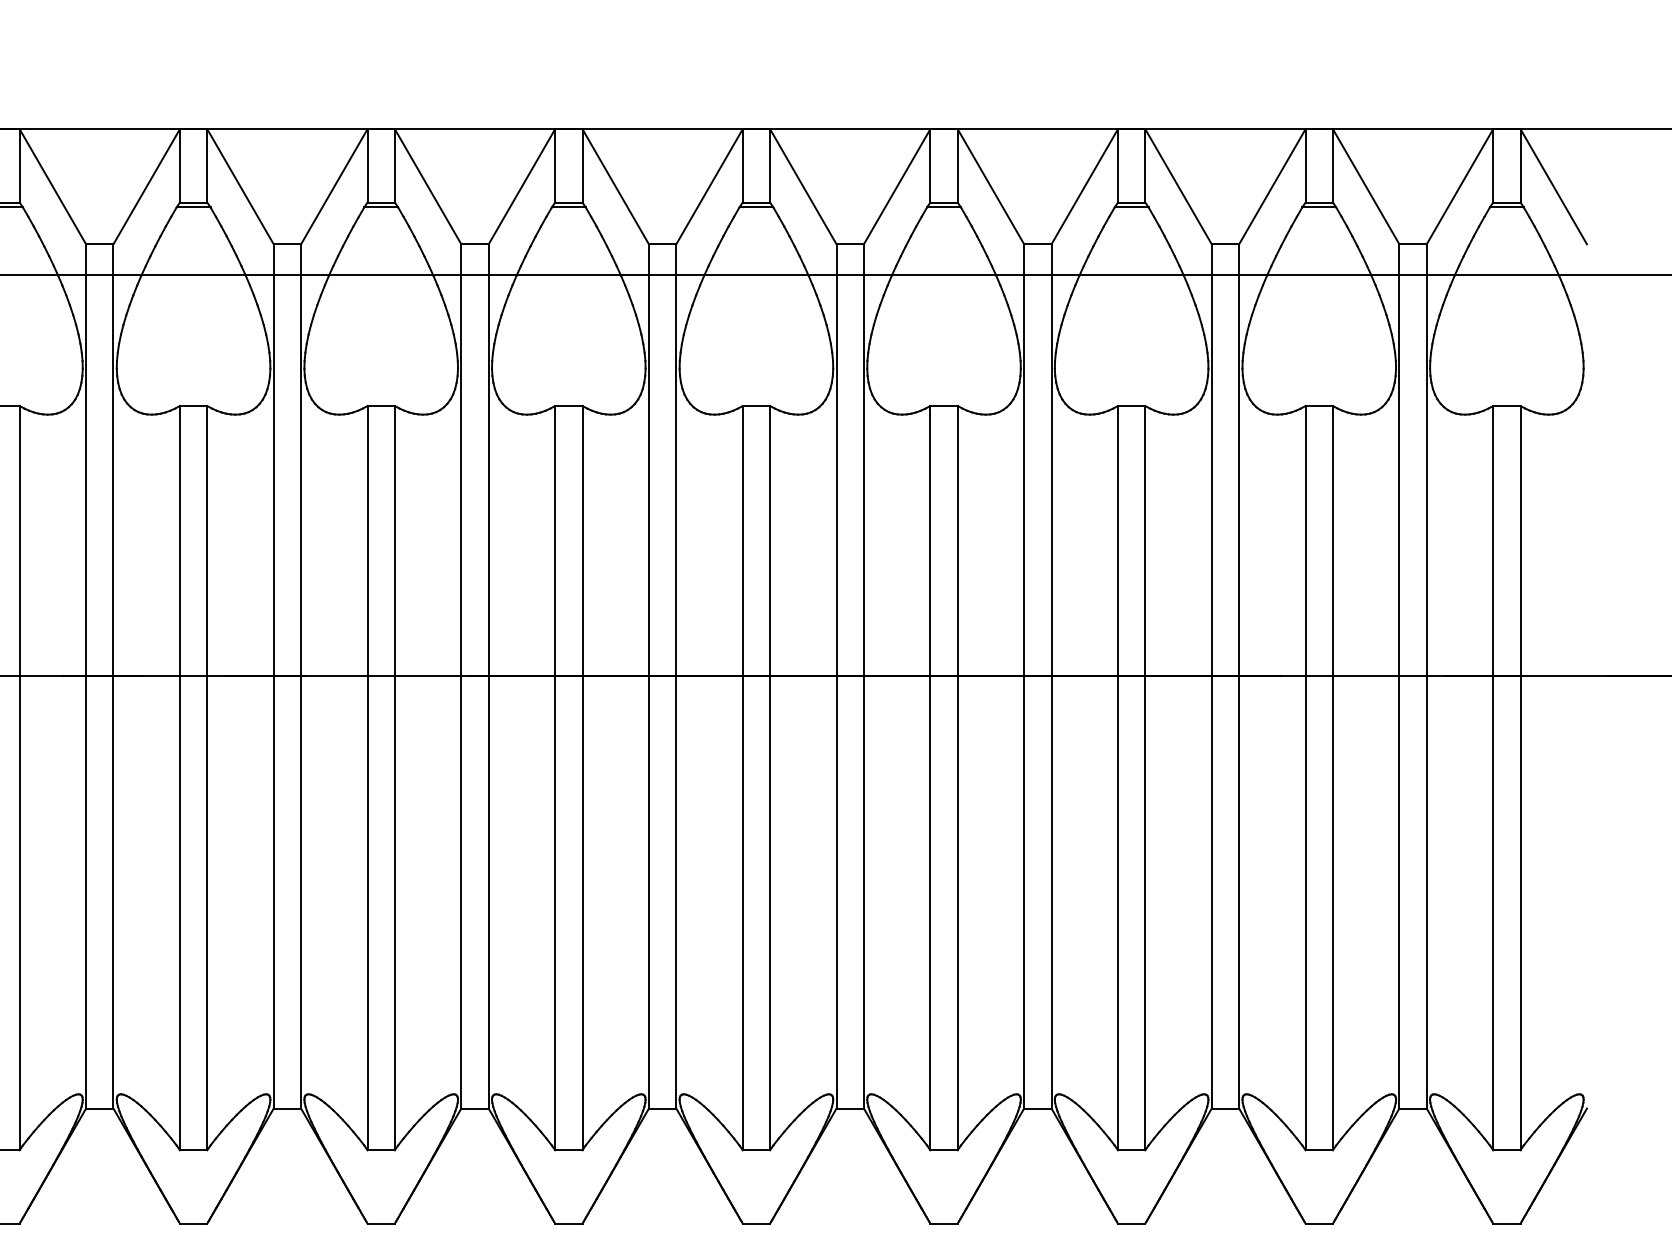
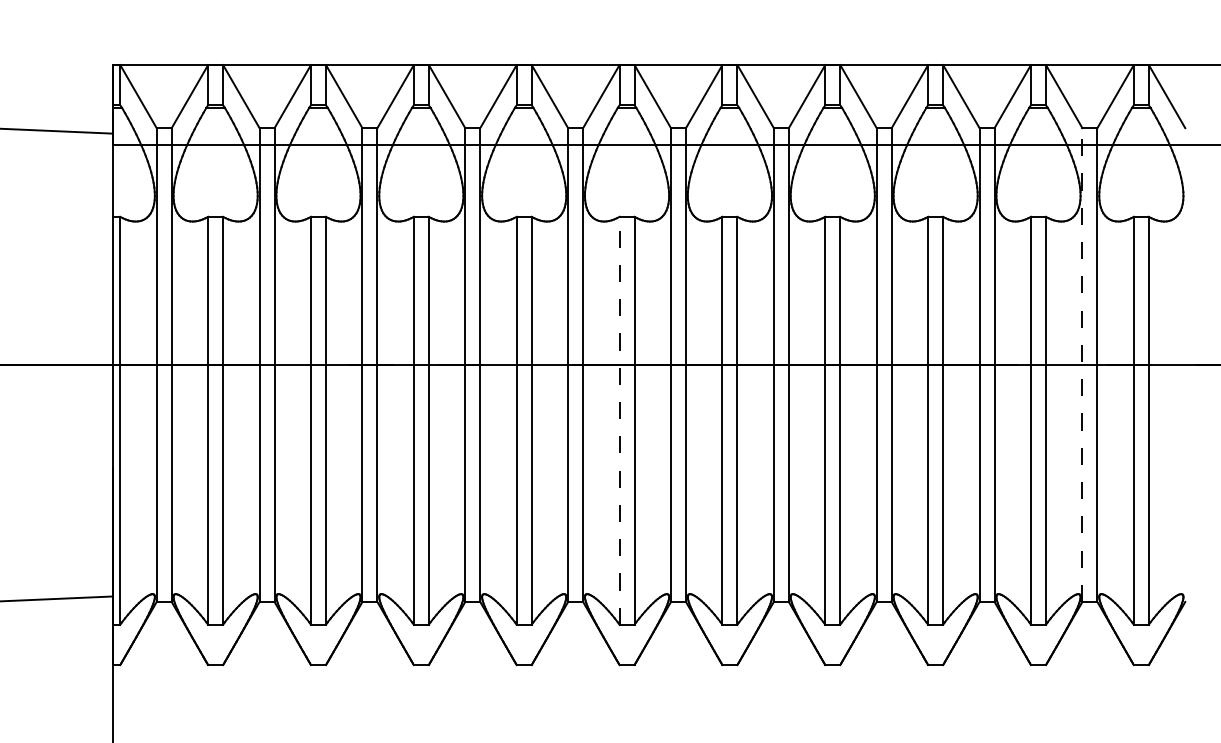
line: (1399, 677) -> (1082, 365), solid -> dashed
line: (555, 777) -> (619, 420), solid -> dashed

